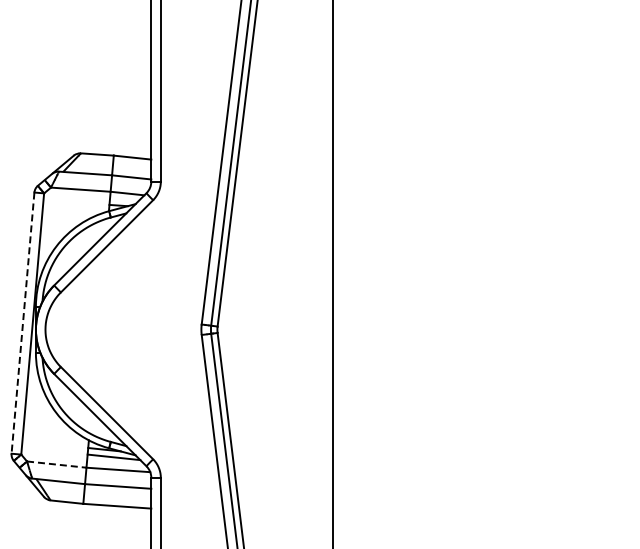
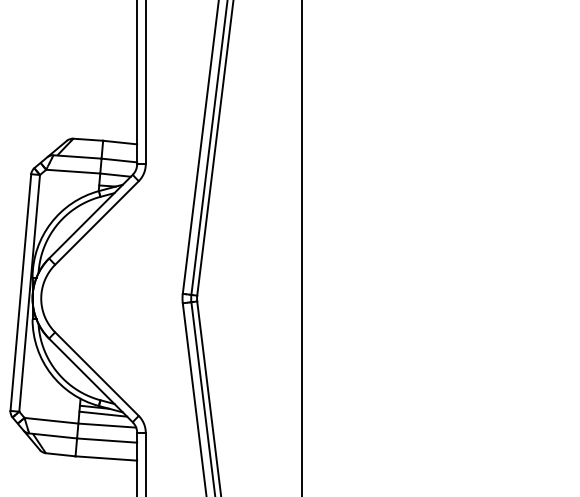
line: (22, 323) -> (20, 292), dashed -> solid
line: (56, 464) -> (51, 420), dashed -> solid

